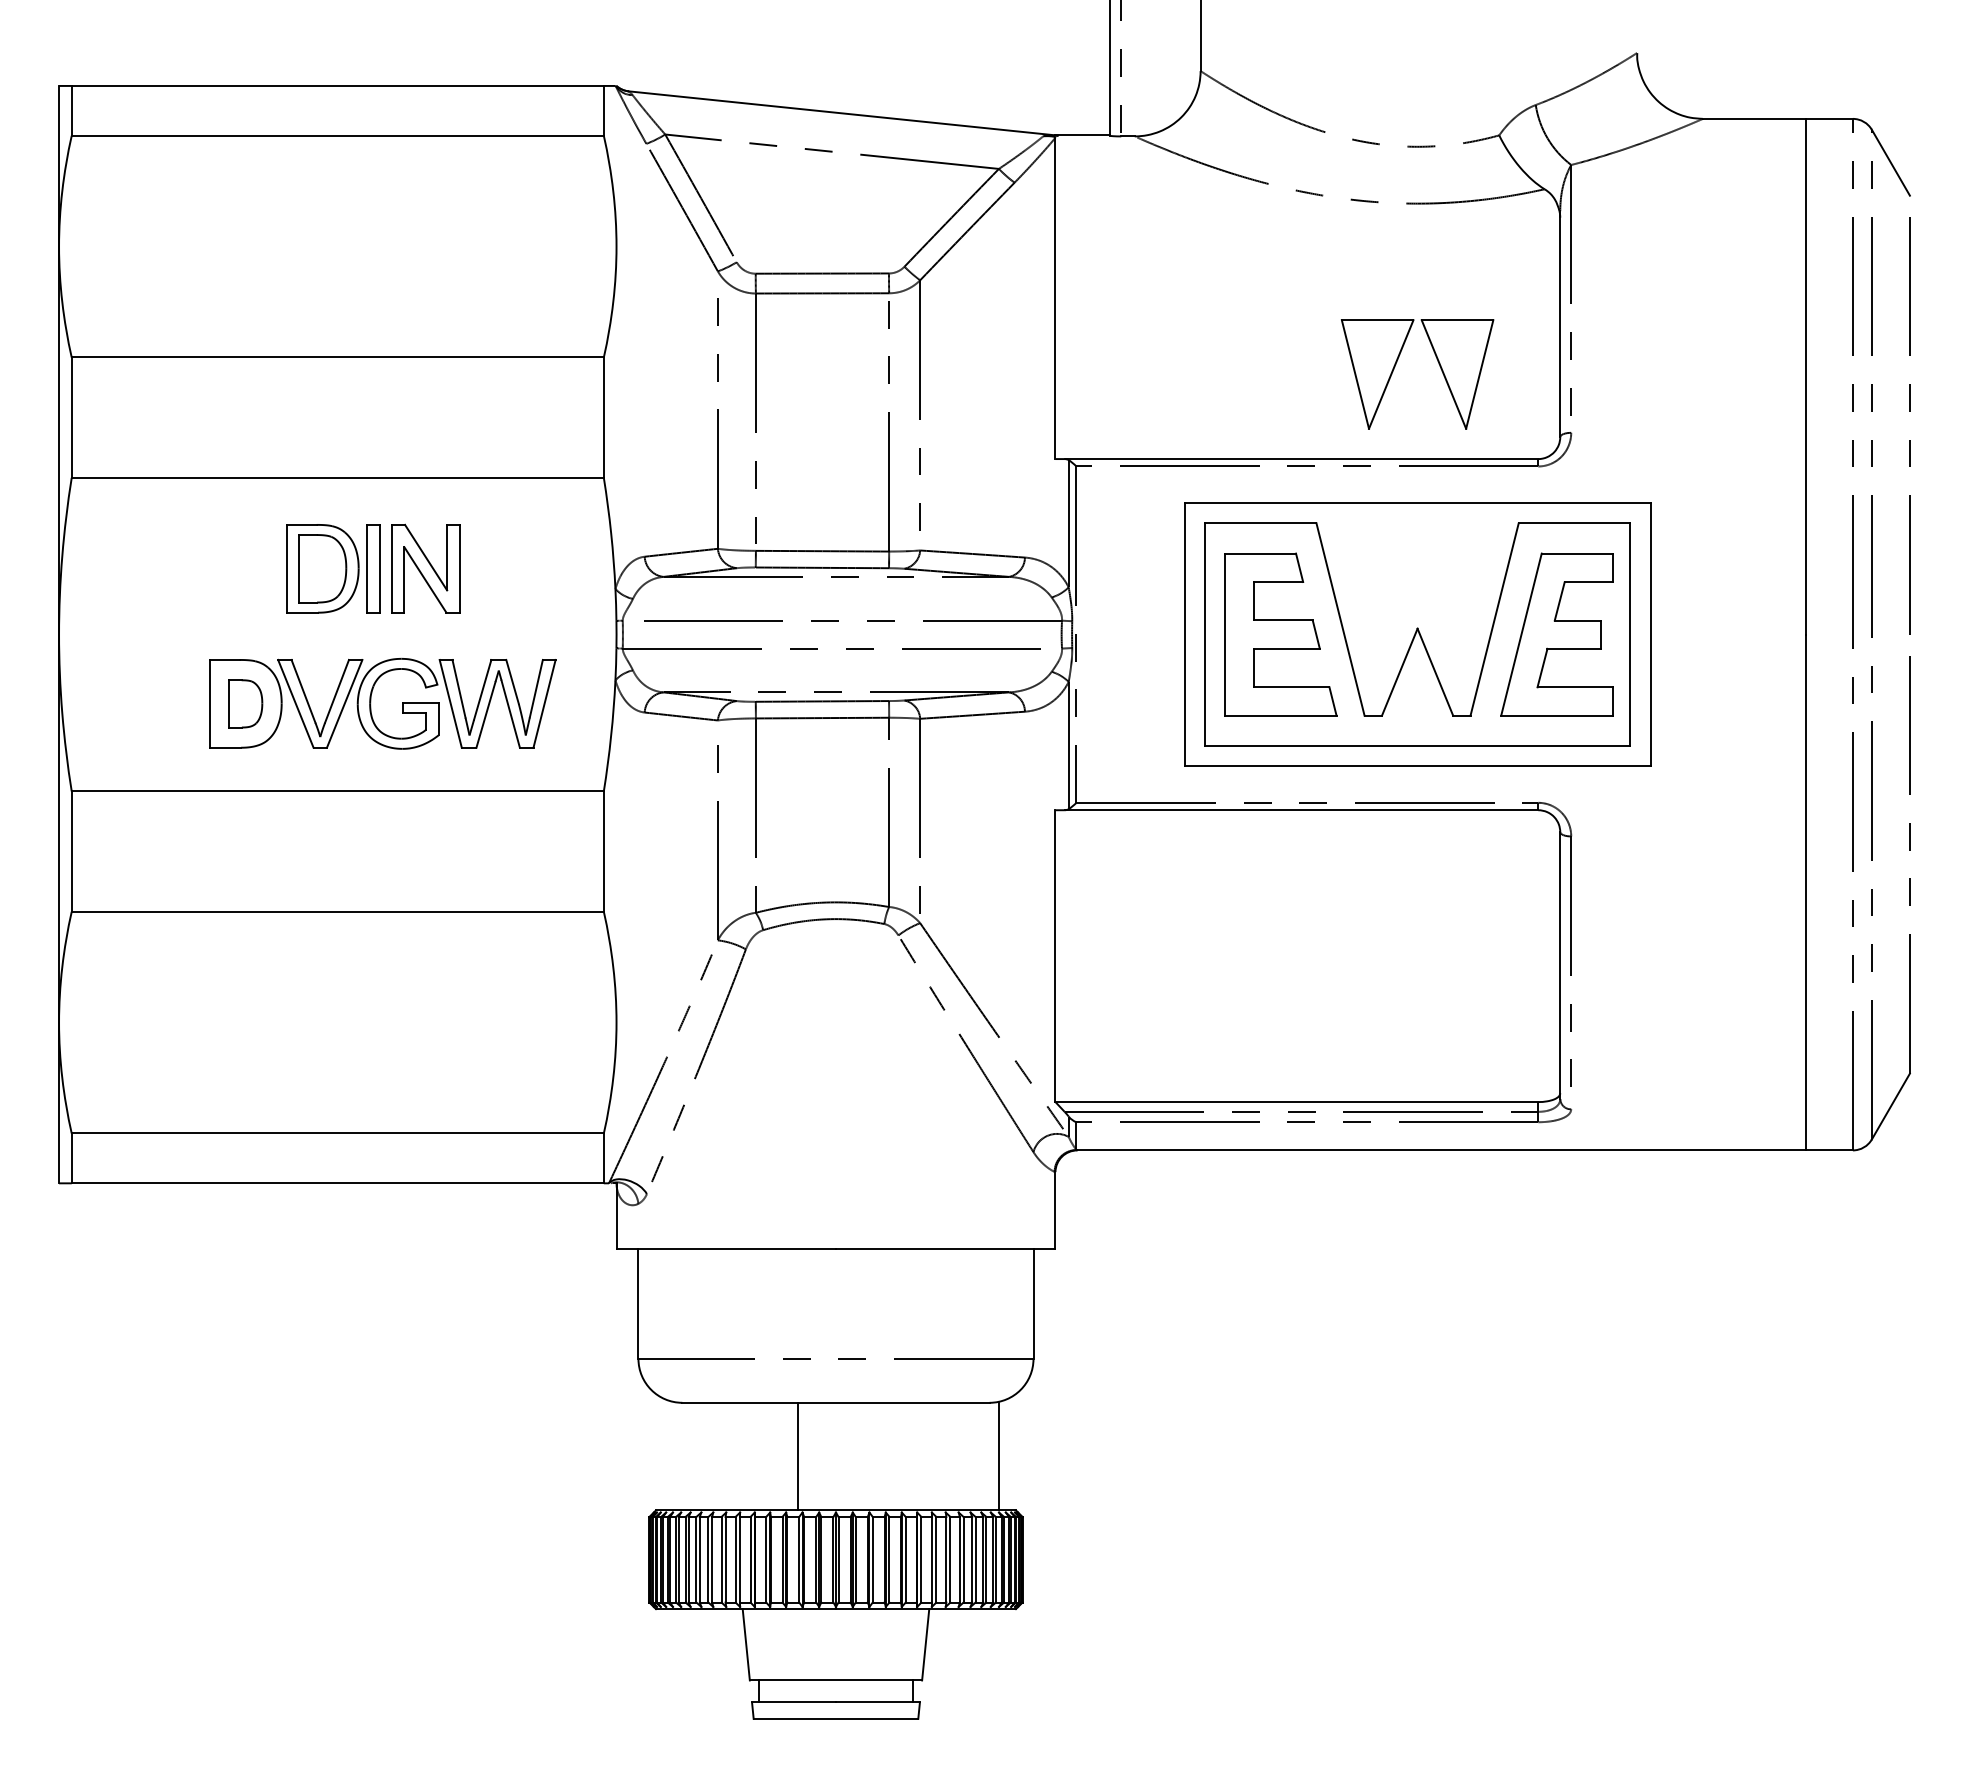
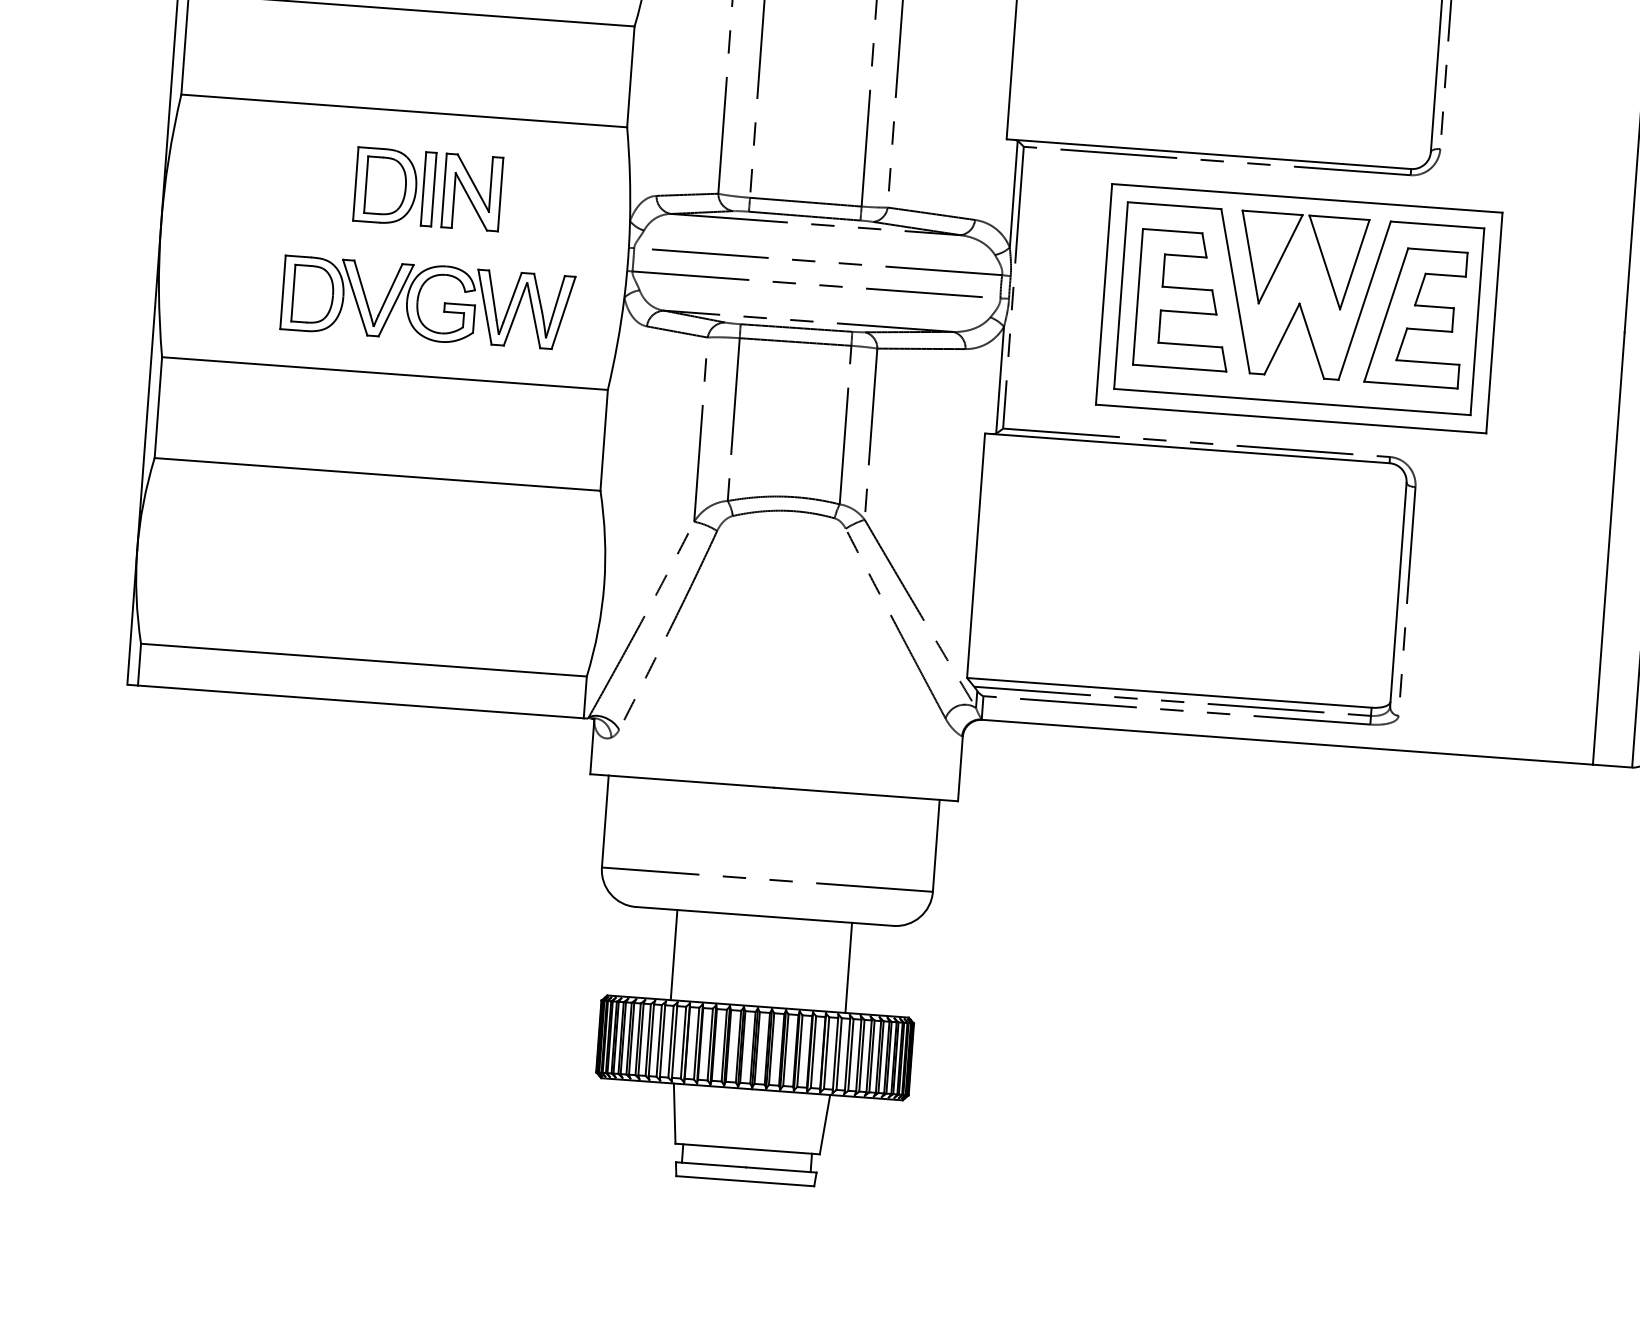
part: (1395, 367) -> (1284, 253), moved
part: (245, 703) -> (313, 294), size x1.43
line: (797, 1456) -> (673, 954), moved
line: (999, 1456) -> (848, 967), moved

